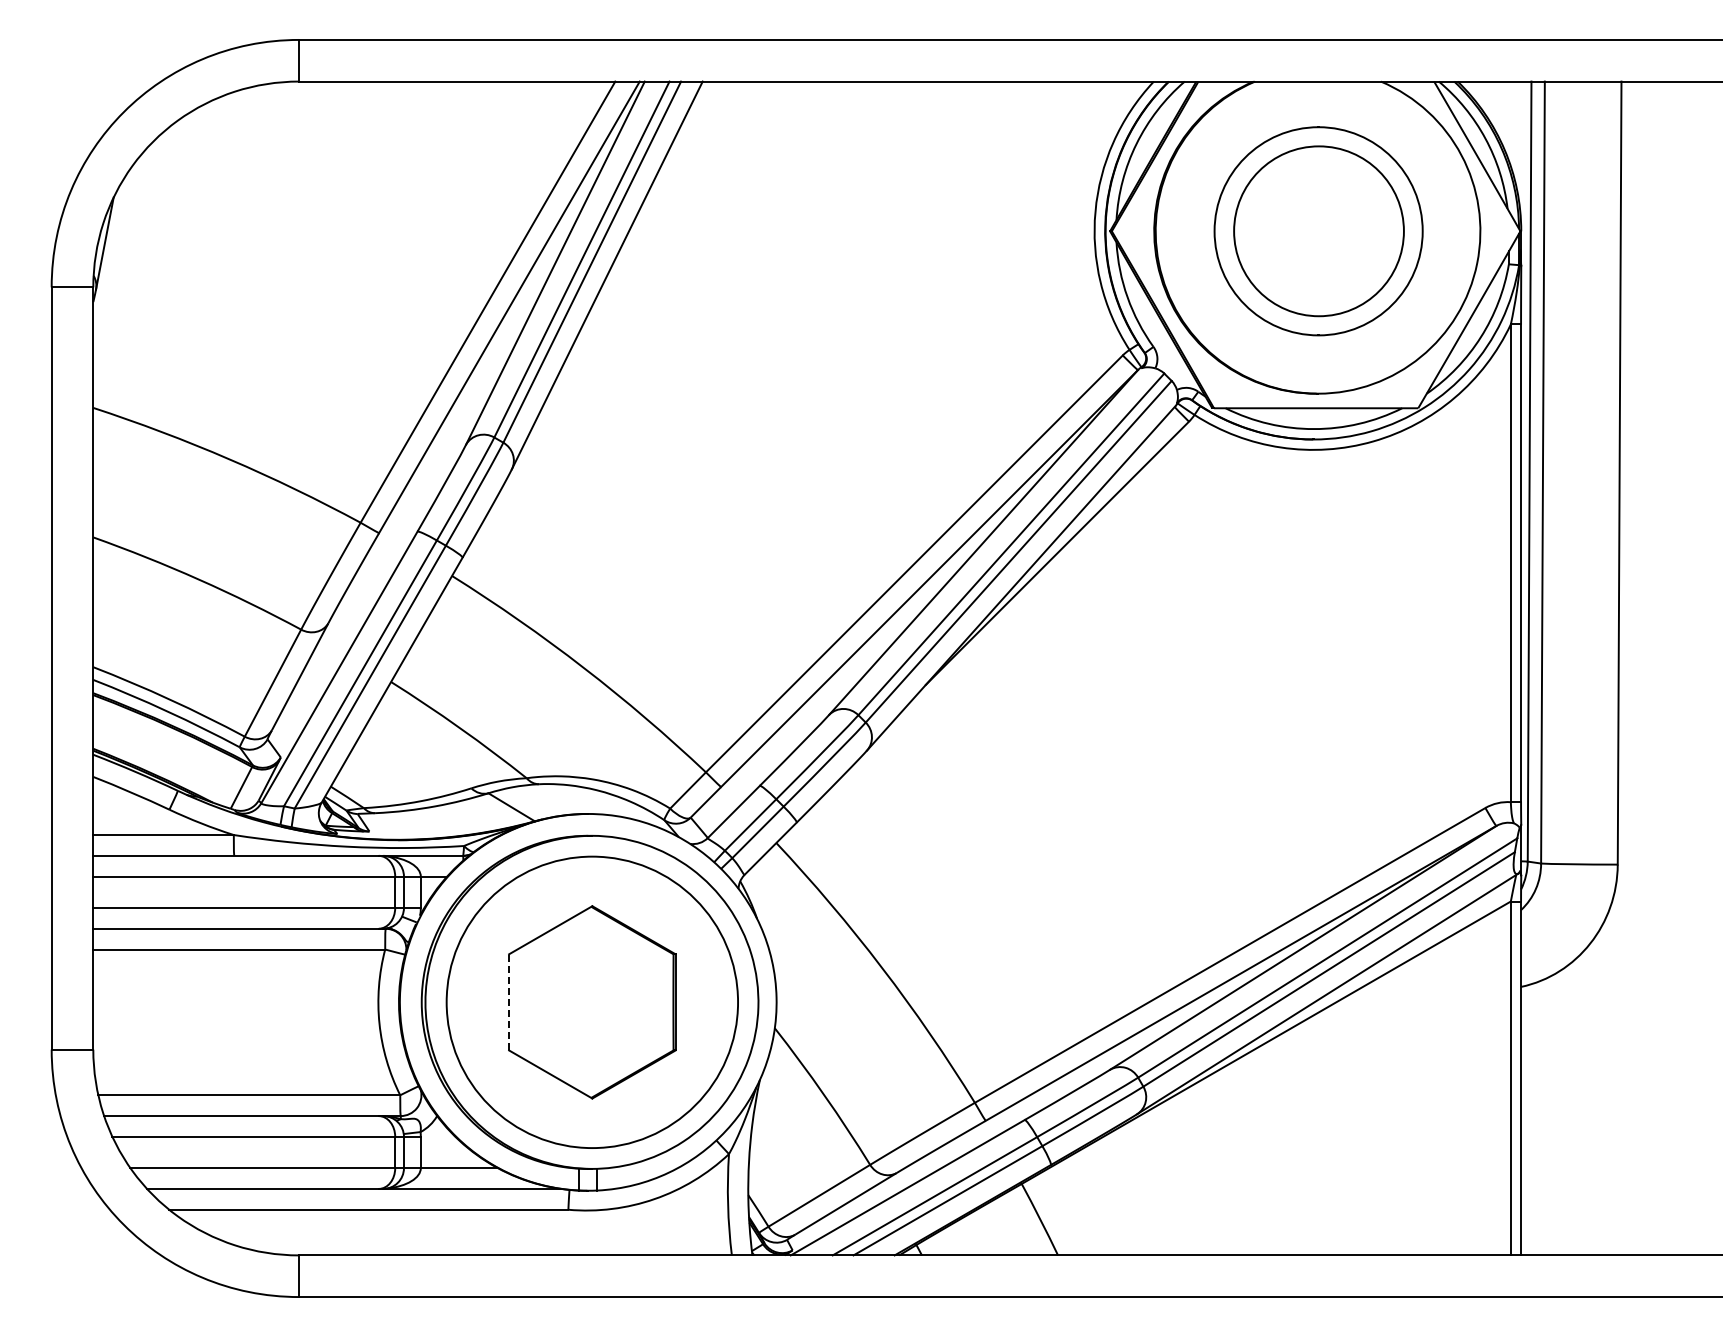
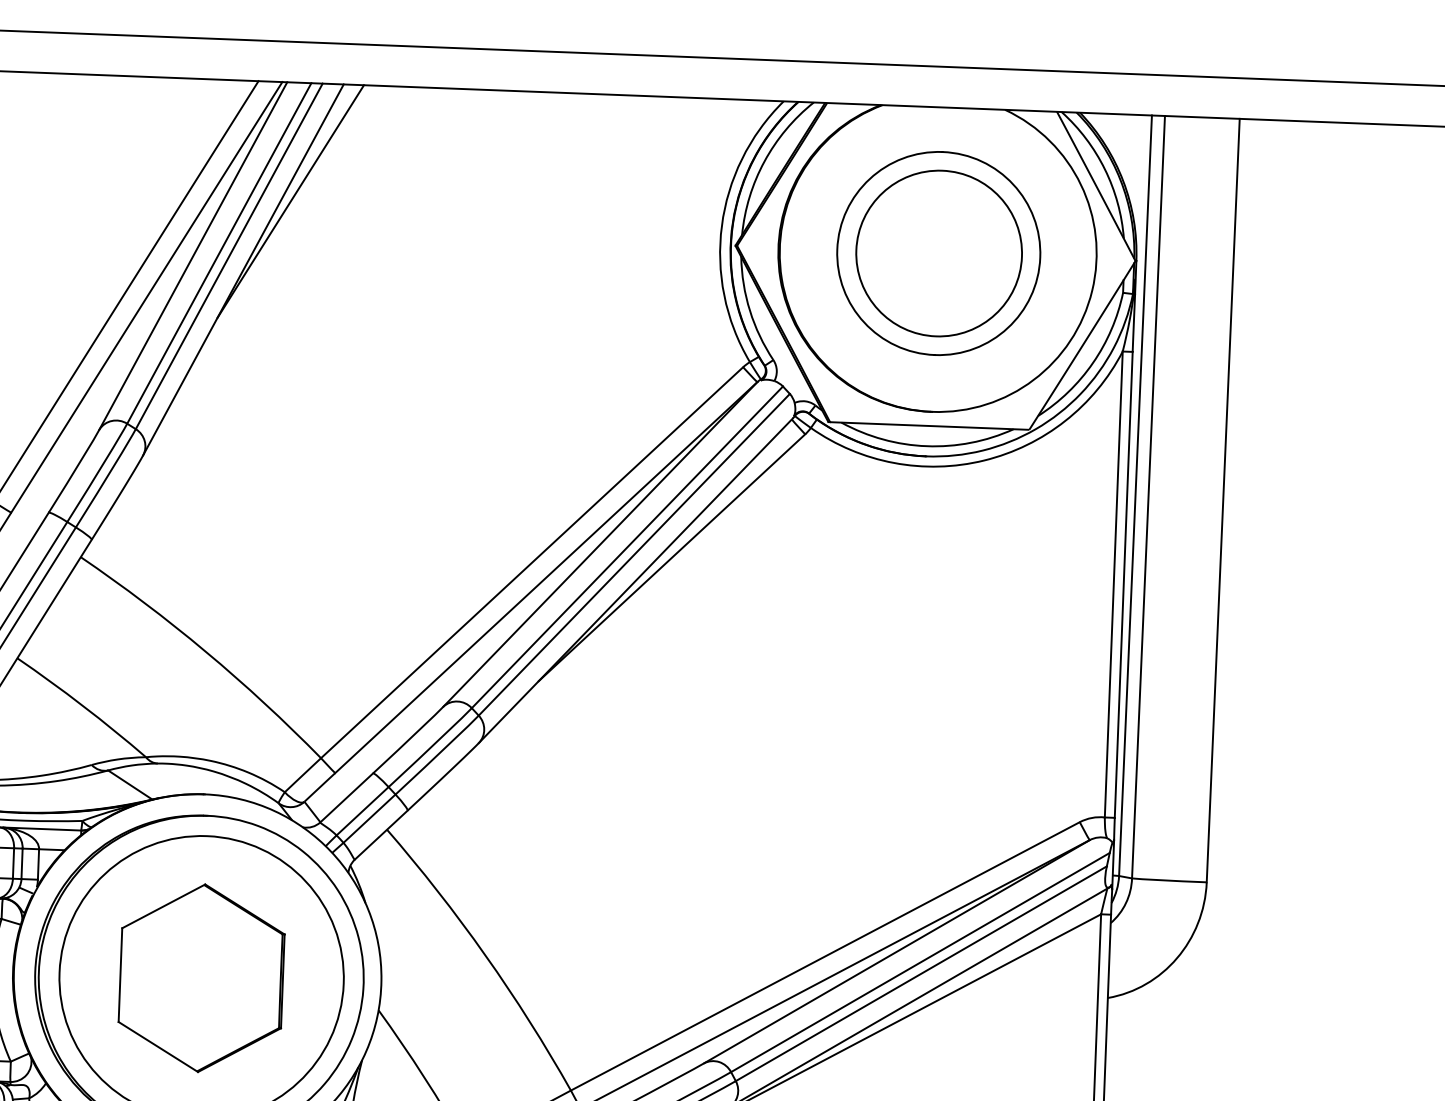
line: (652, 203) -> (290, 201), added
line: (509, 1001) -> (120, 974), dashed -> solid

